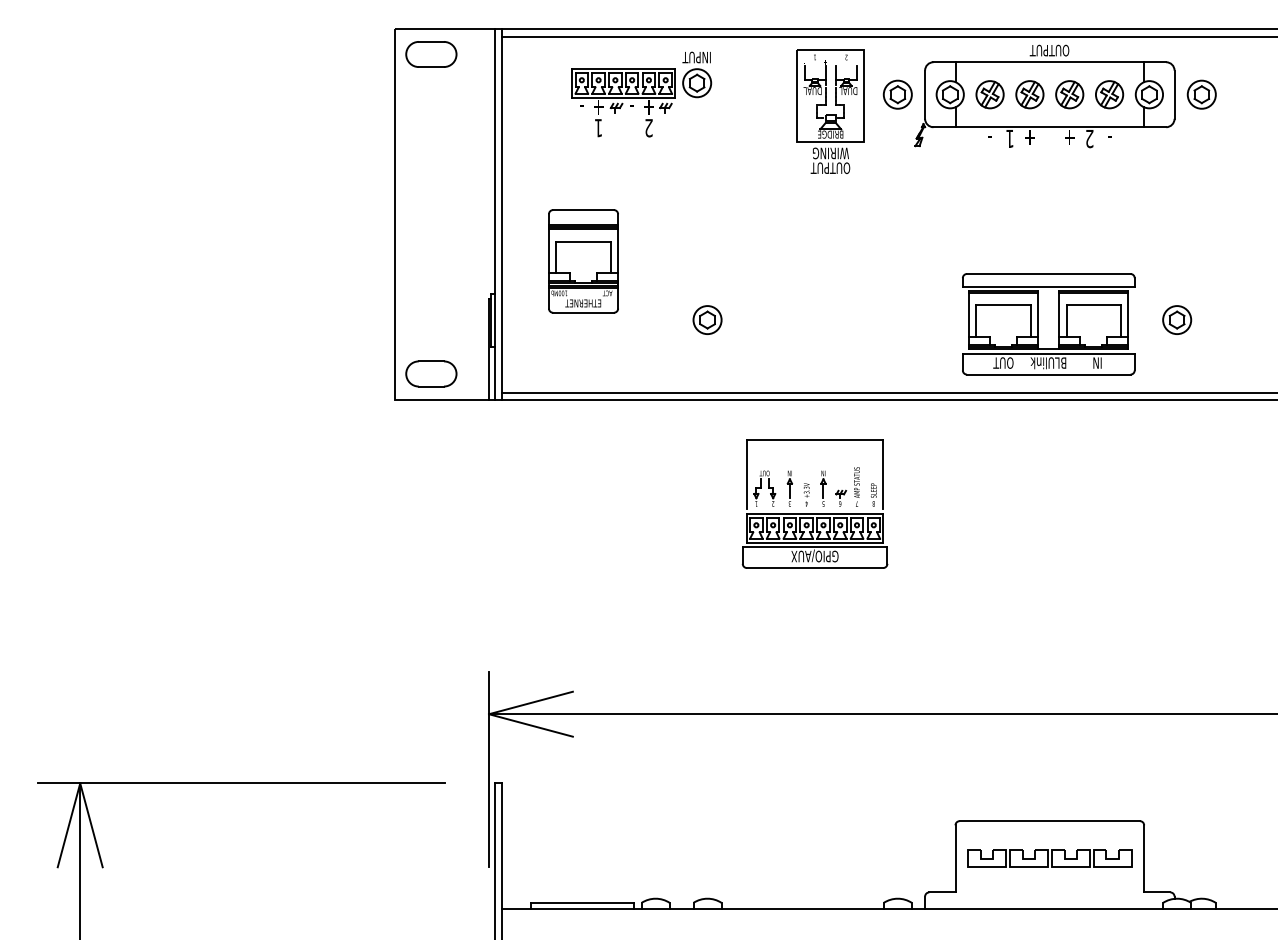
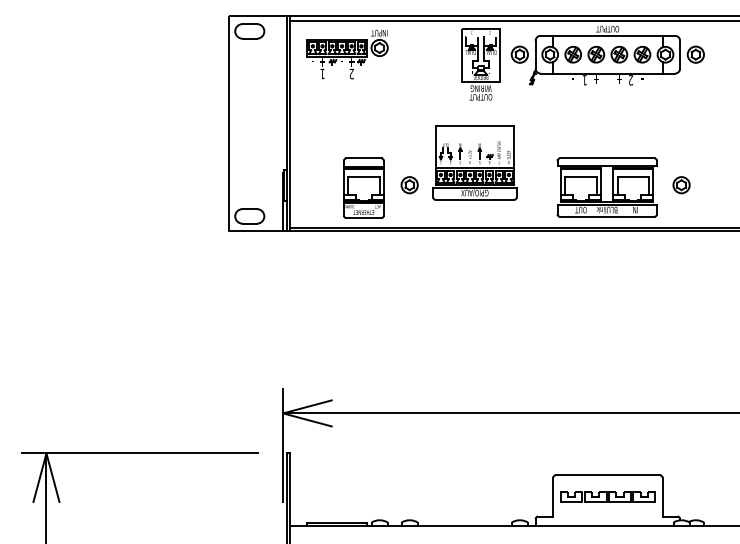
part: (641, 94) -> (347, 54), moved
part: (582, 260) -> (363, 187), moved
part: (814, 503) -> (474, 162), moved

